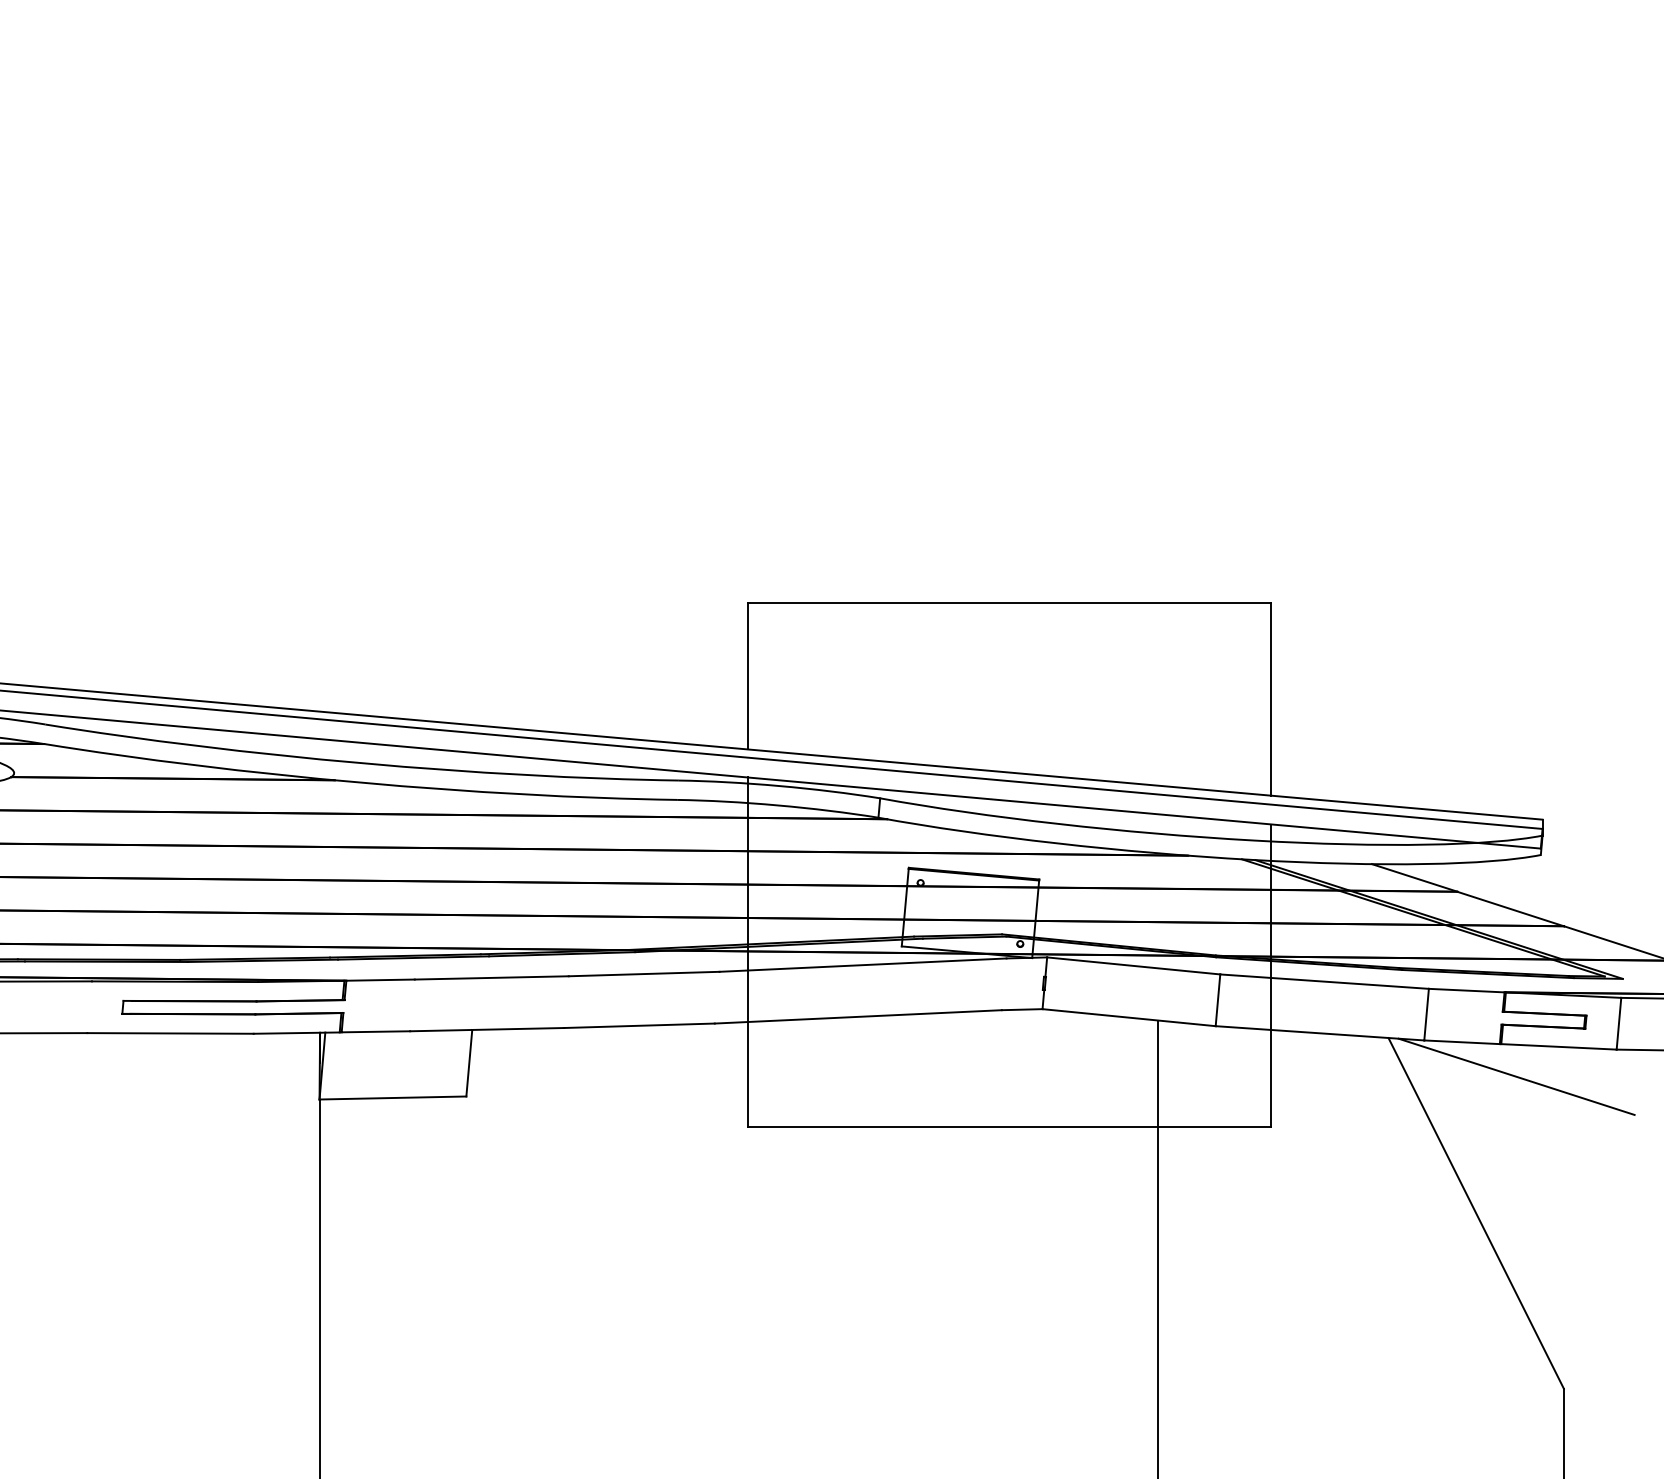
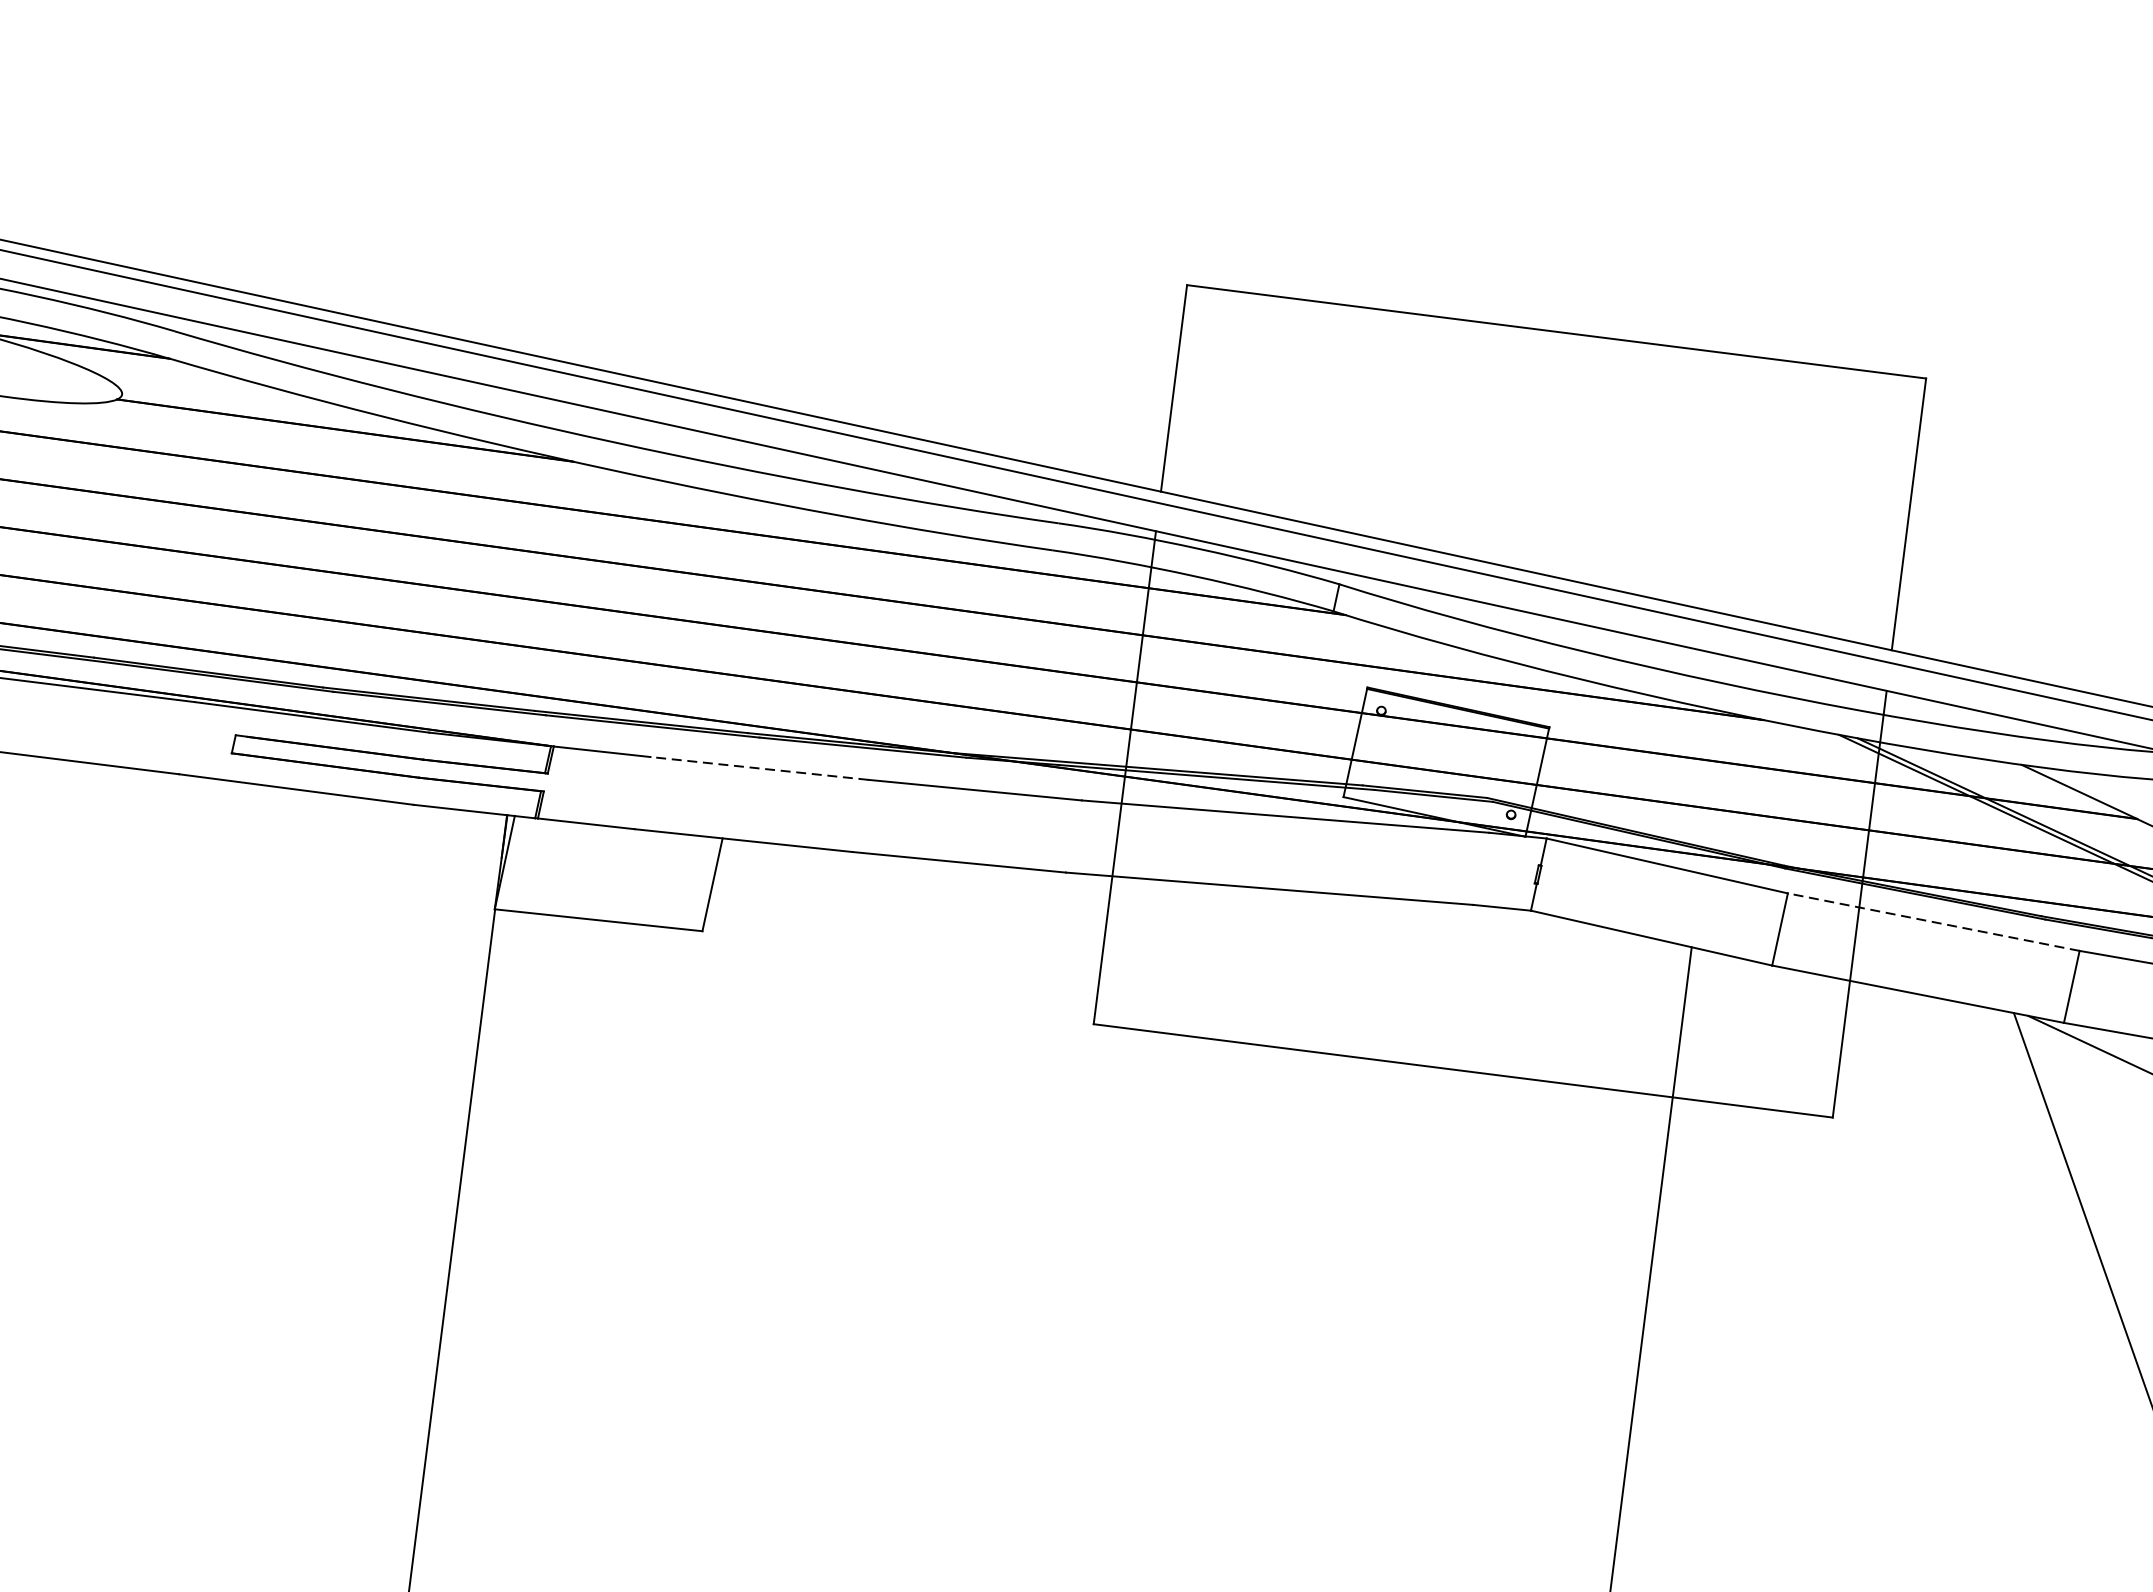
line: (491, 977) -> (759, 767), solid -> dashed
line: (1324, 981) -> (1933, 921), solid -> dashed

